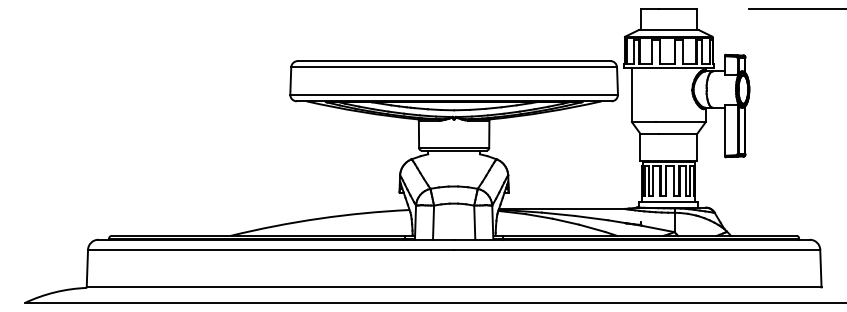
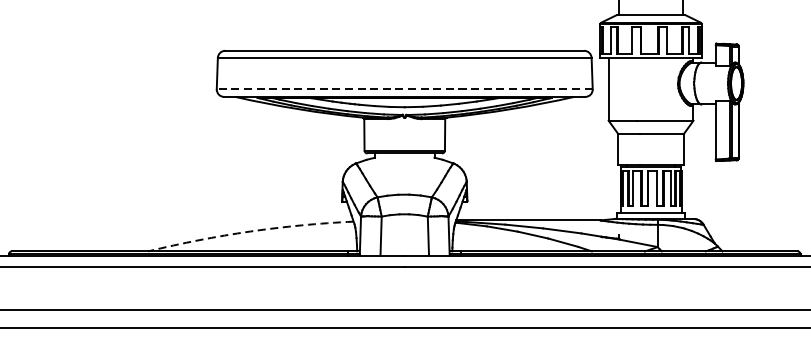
line: (454, 94) -> (405, 89), solid -> dashed
arc: (319, 218) -> (250, 231), solid -> dashed

